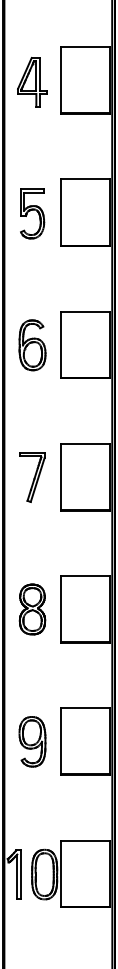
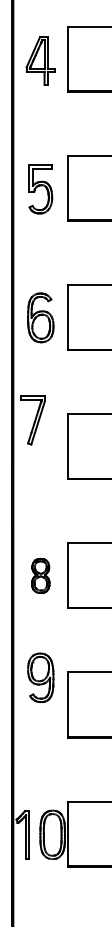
part: (32, 477) -> (32, 420), moved
part: (32, 609) -> (40, 575), size x0.7
part: (32, 741) -> (40, 677), moved

